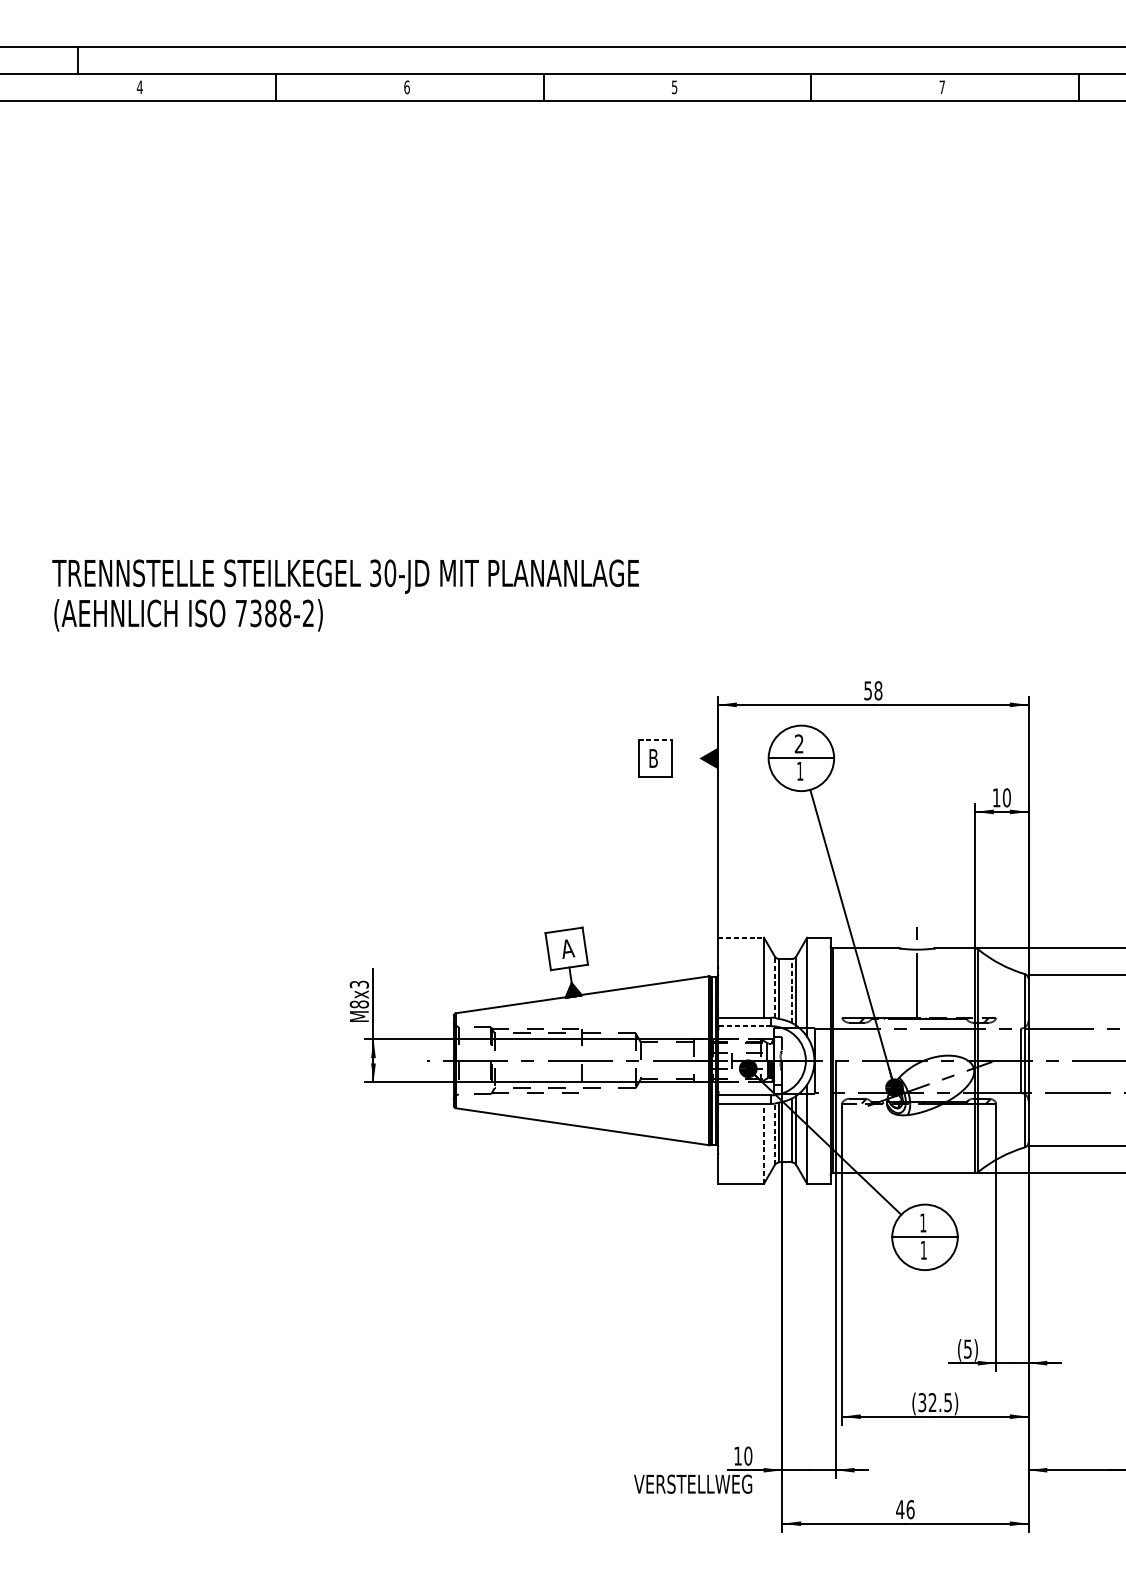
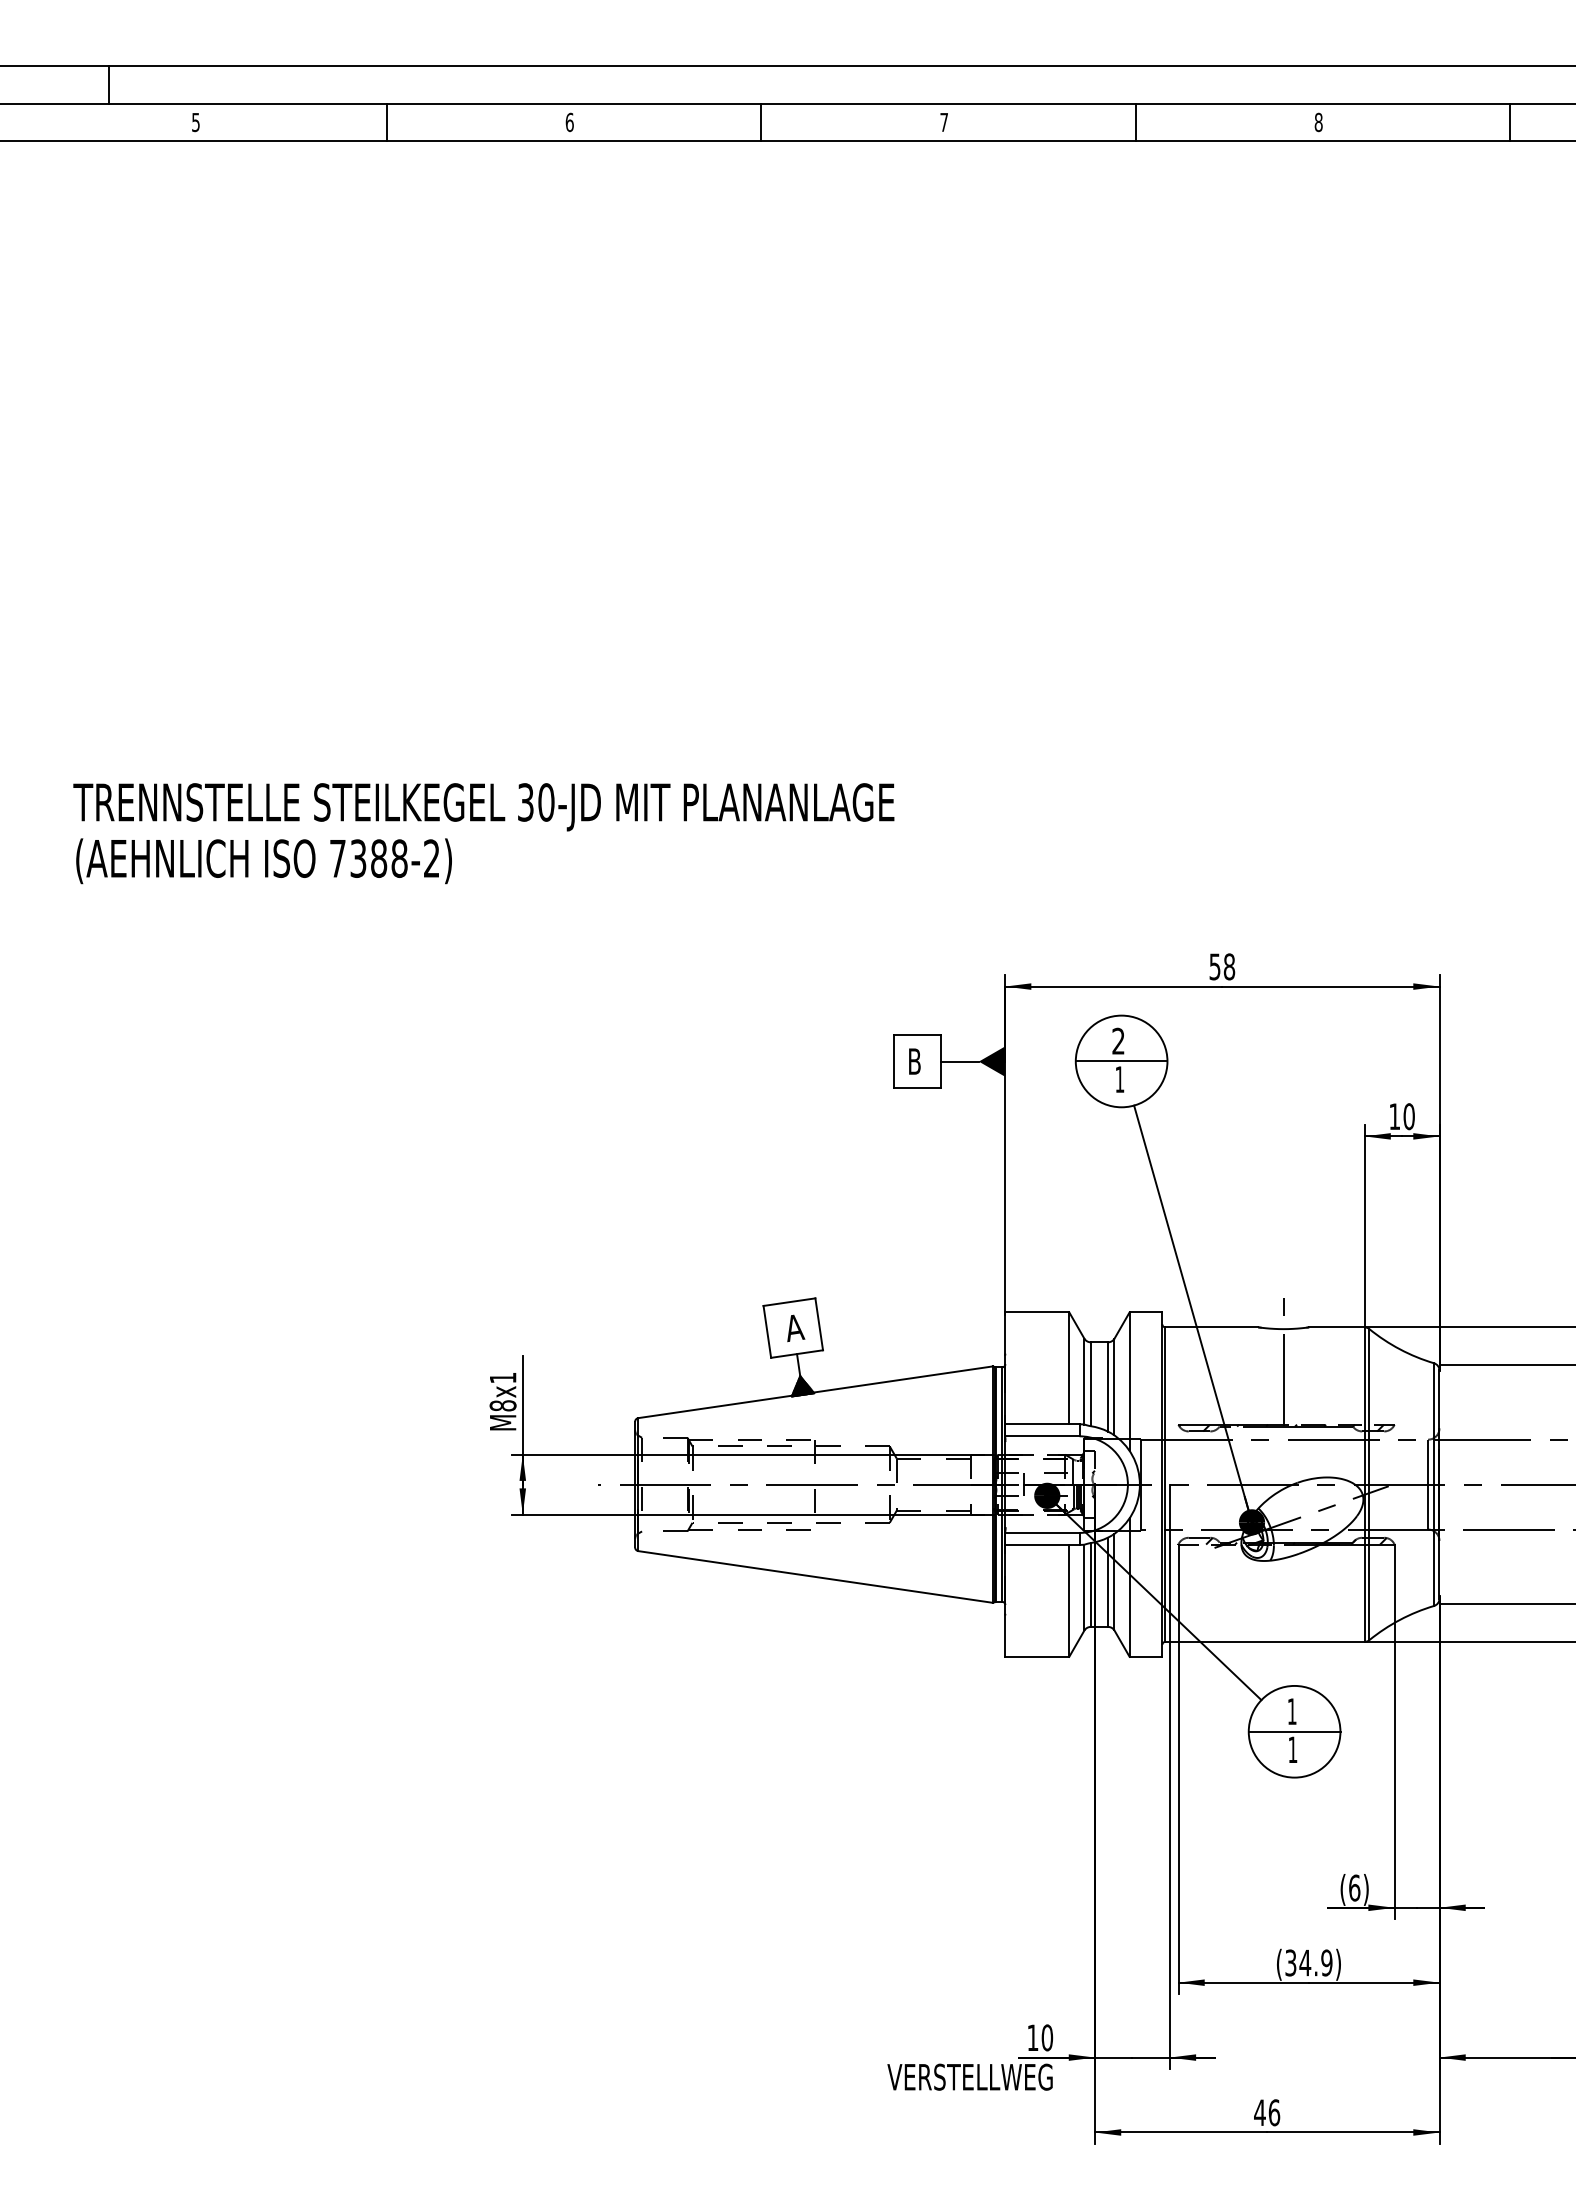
text: (139, 87) -> (195, 122), 4 -> 5
text: (674, 87) -> (943, 122), 5 -> 7
text: (942, 87) -> (1318, 122), 7 -> 8
line: (655, 739) -> (917, 1035), dashed -> solid
line: (685, 758) -> (959, 1061), added
line: (741, 937) -> (1037, 1312), dashed -> solid
text: (358, 984) -> (502, 1377), M8x3 -> M8x1
line: (774, 987) -> (1084, 1381), dashed -> solid
line: (792, 991) -> (1108, 1387), dashed -> solid
line: (744, 1026) -> (1041, 1436), dashed -> solid
line: (774, 1134) -> (1084, 1587), dashed -> solid
line: (764, 1143) -> (1069, 1600), dashed -> solid
text: (967, 1348) -> (1354, 1887), (5) -> (6)
text: (939, 1402) -> (1315, 1962), (32.5) -> (34.9)

